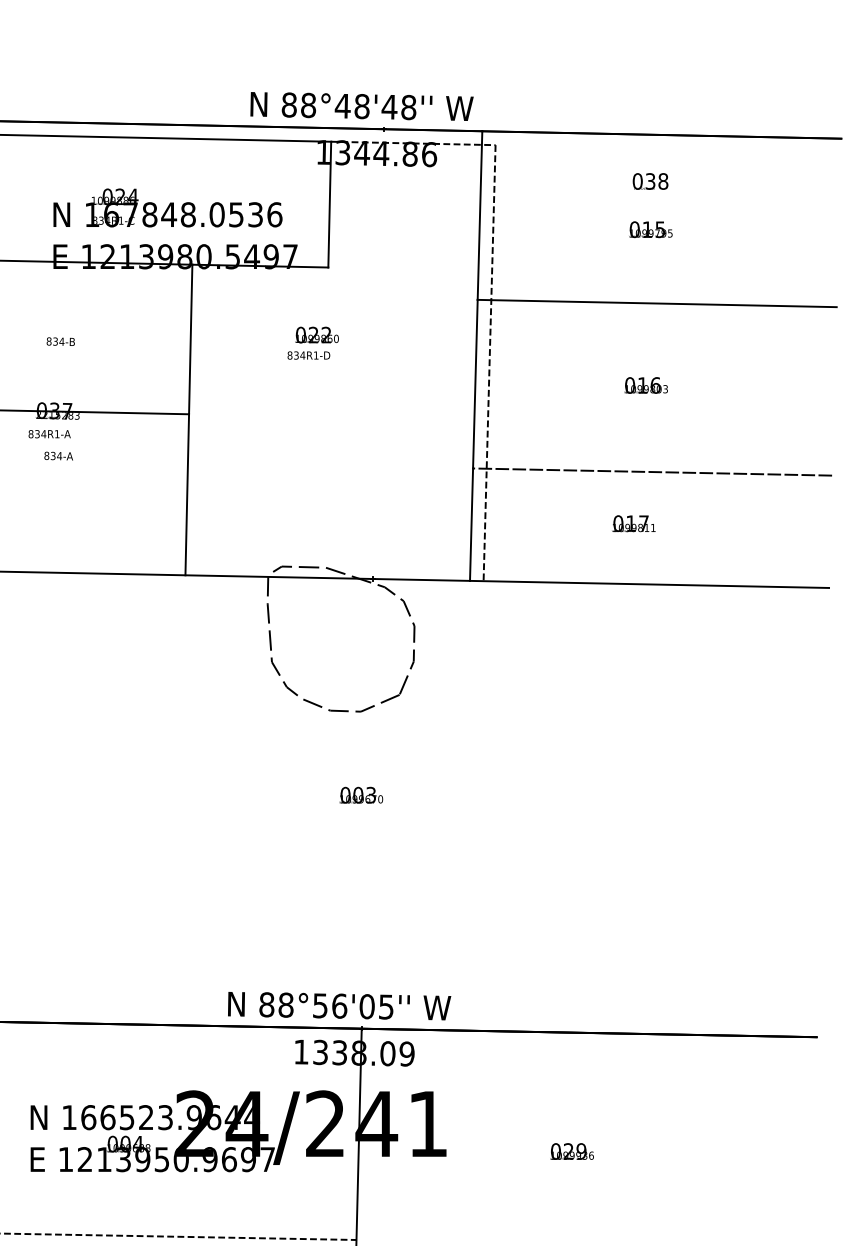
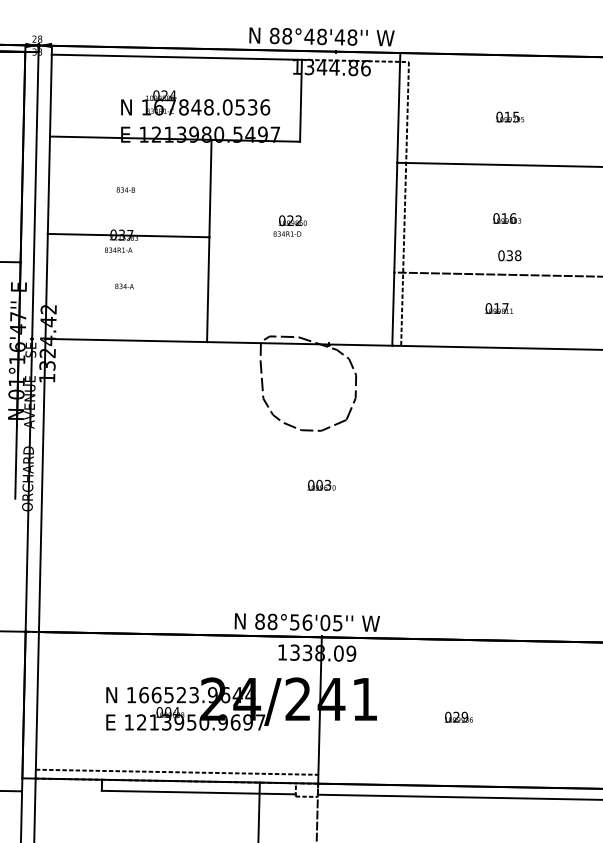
text: (650, 181) -> (509, 255), moved
text: (312, 342) -> (289, 225), moved
text: (58, 456) -> (124, 286), moved

